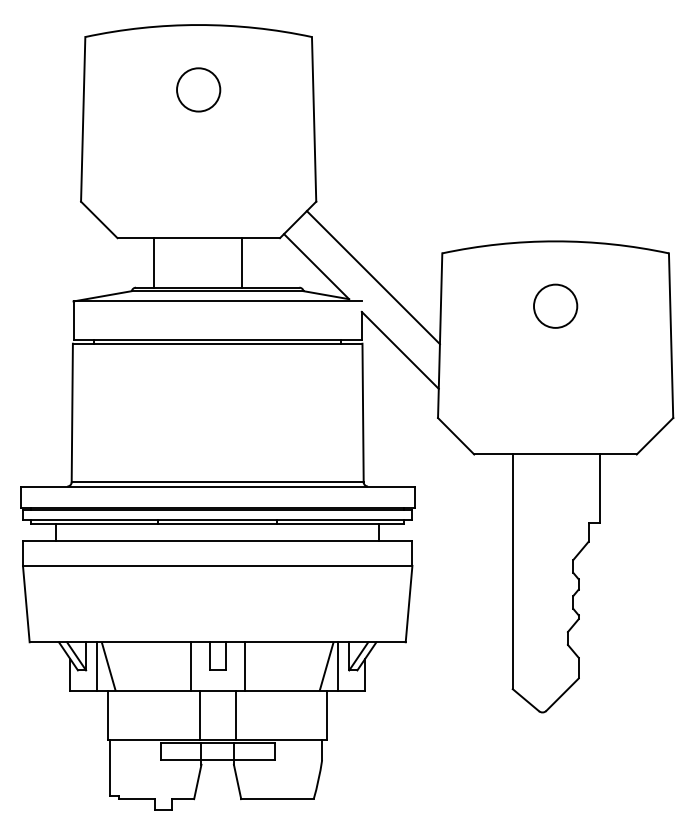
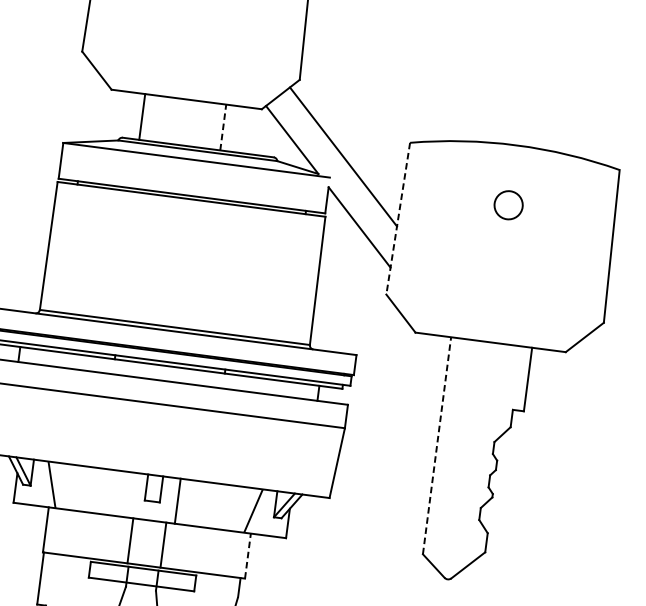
line: (241, 262) -> (223, 127), solid -> dashed
circle: (555, 305) -> (508, 204), size x0.7
line: (440, 336) -> (398, 219), solid -> dashed
line: (512, 571) -> (436, 445), solid -> dashed
line: (97, 666) -> (41, 483), removed
line: (190, 666) -> (127, 494), removed
line: (337, 666) -> (263, 512), removed
line: (326, 714) -> (247, 555), solid -> dashed

